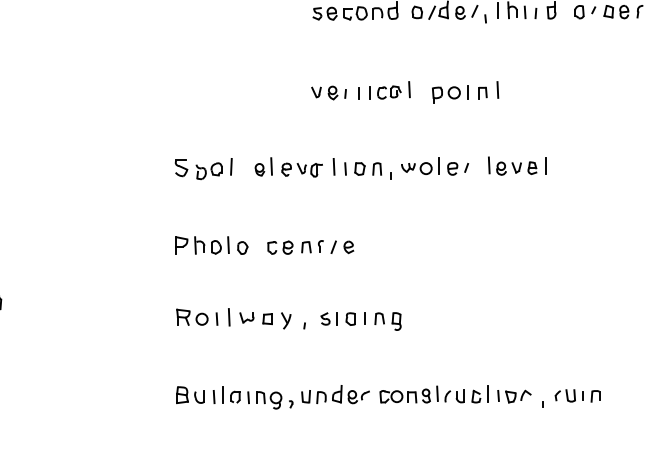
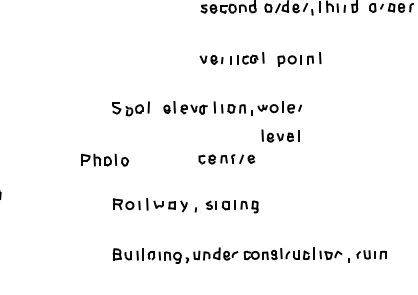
part: (516, 165) -> (280, 135), moved
part: (212, 244) -> (105, 159), moved
part: (310, 247) -> (226, 159), moved

